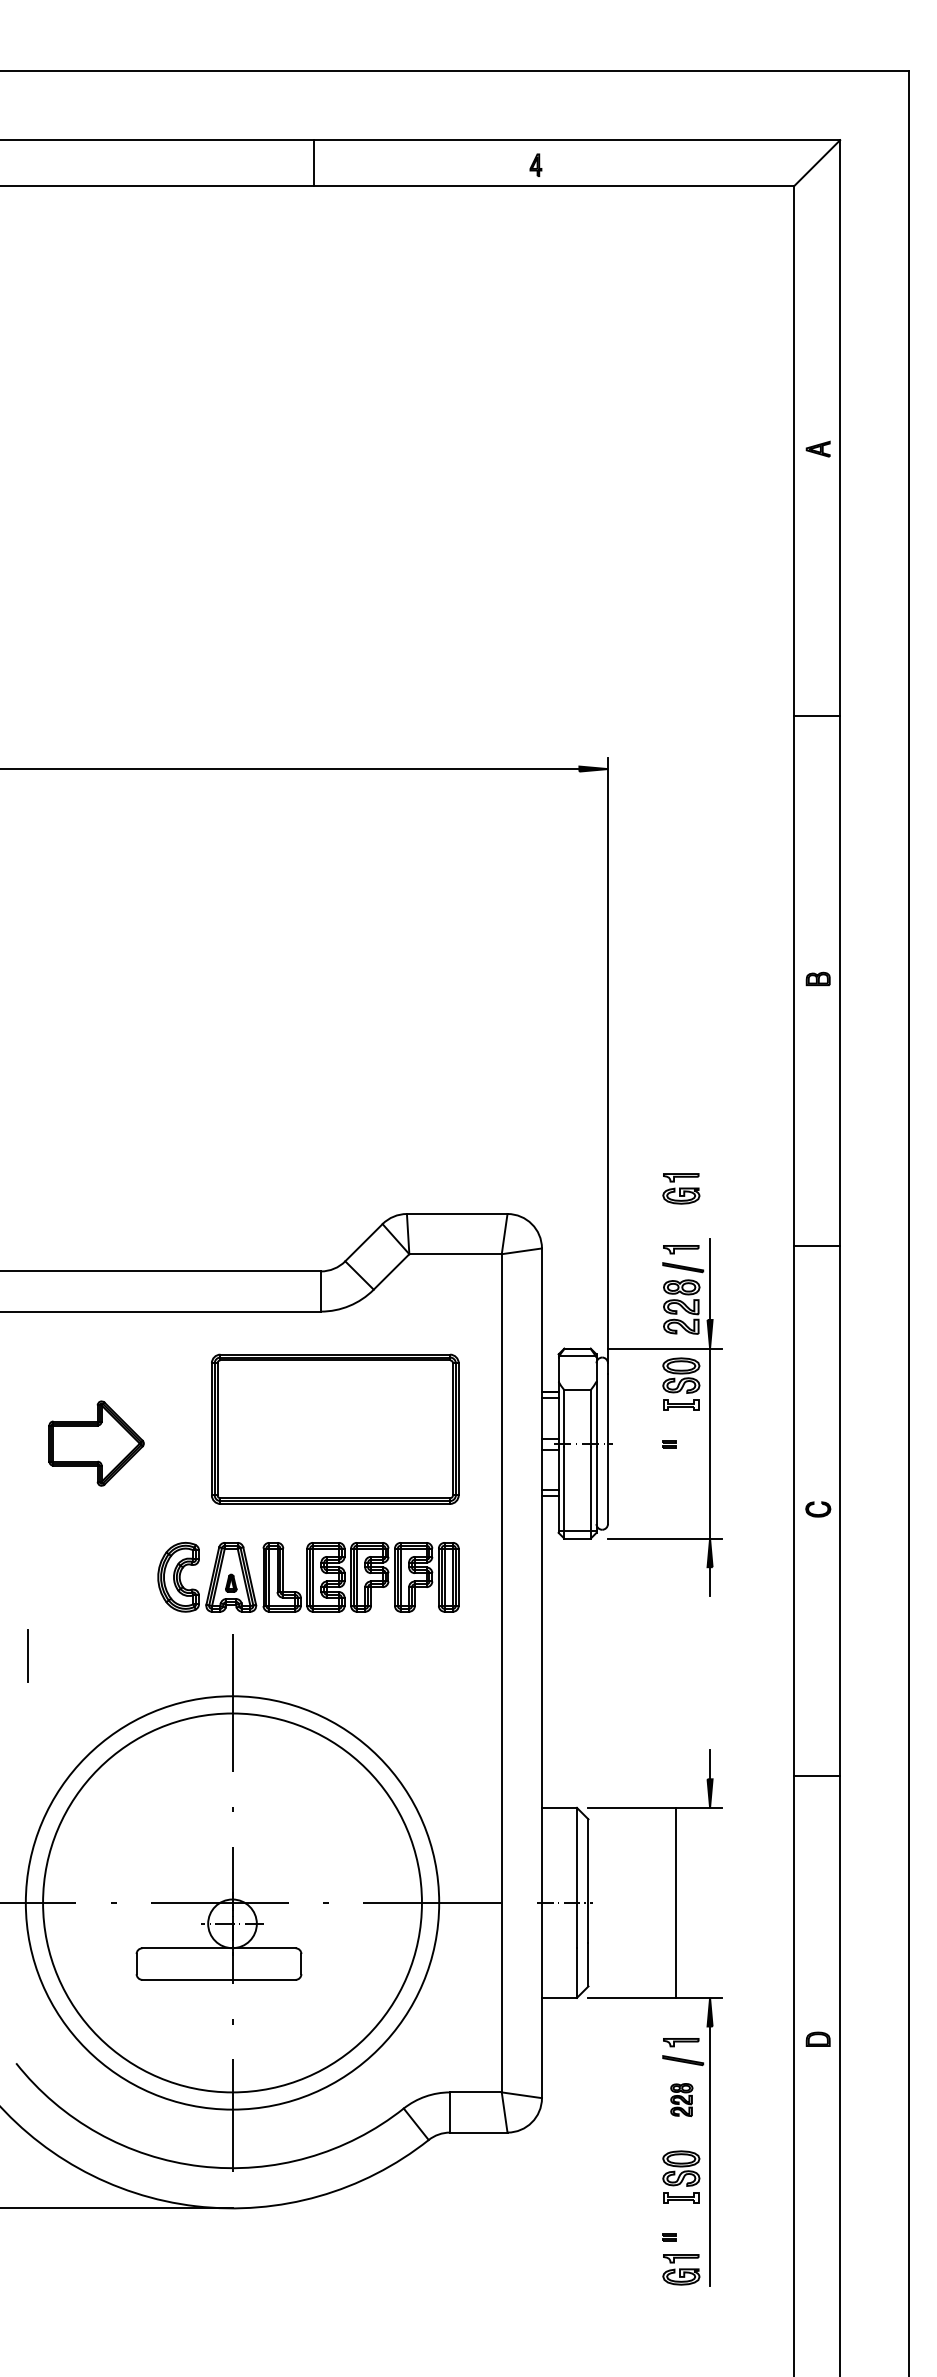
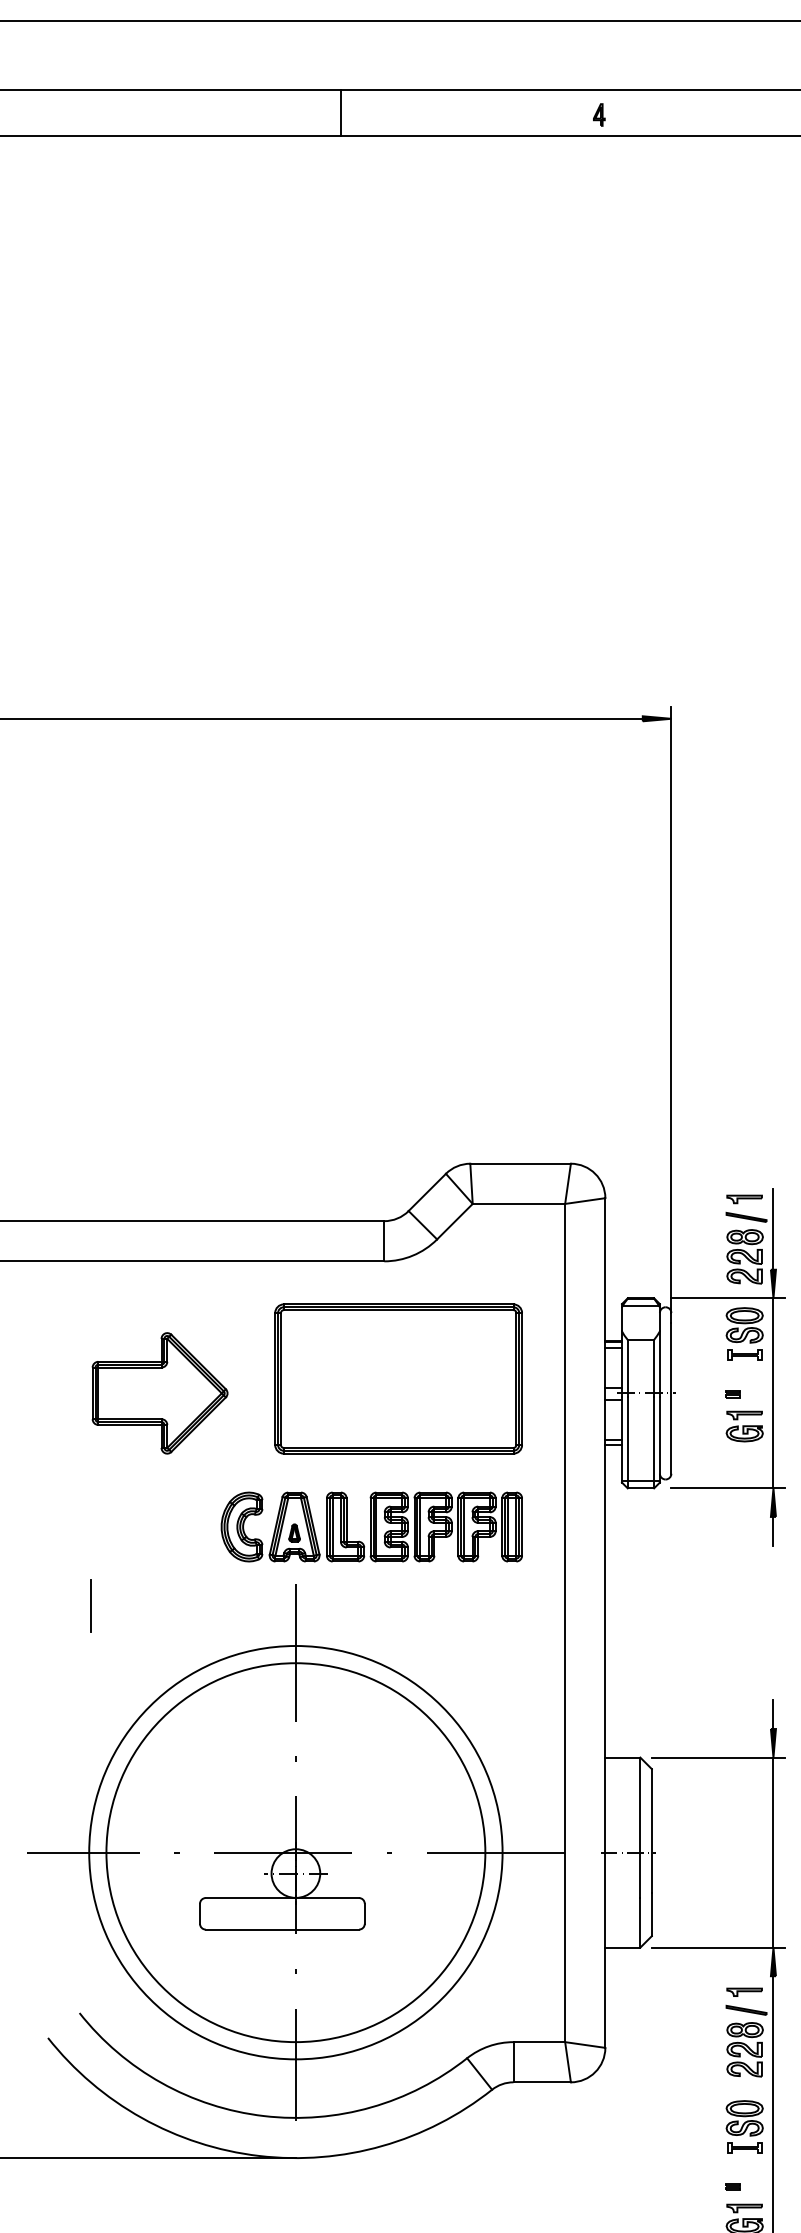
line: (313, 163) -> (340, 113), moved
part: (681, 1188) -> (744, 1426), moved
part: (96, 1443) -> (159, 1393), size x1.43
line: (676, 1902) -> (773, 1852), moved
part: (681, 2099) -> (744, 2049), size x1.67

